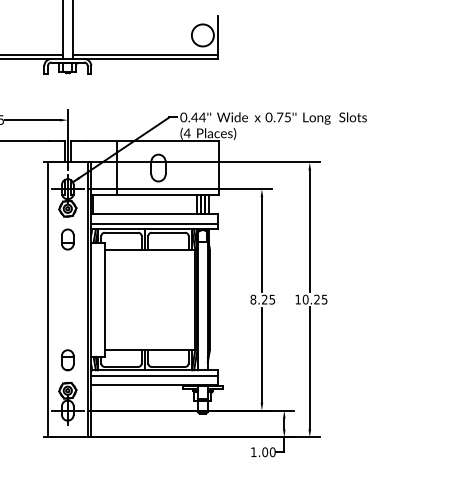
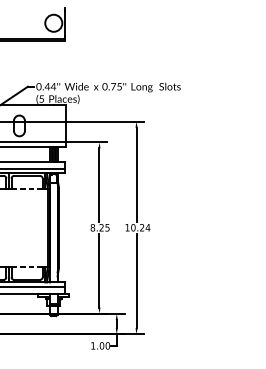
text: (186, 133) -> (41, 99), (4 -> (5
line: (167, 249) -> (26, 188), solid -> dashed
text: (324, 299) -> (147, 227), 10.25 -> 10.24
line: (167, 350) -> (26, 267), solid -> dashed

